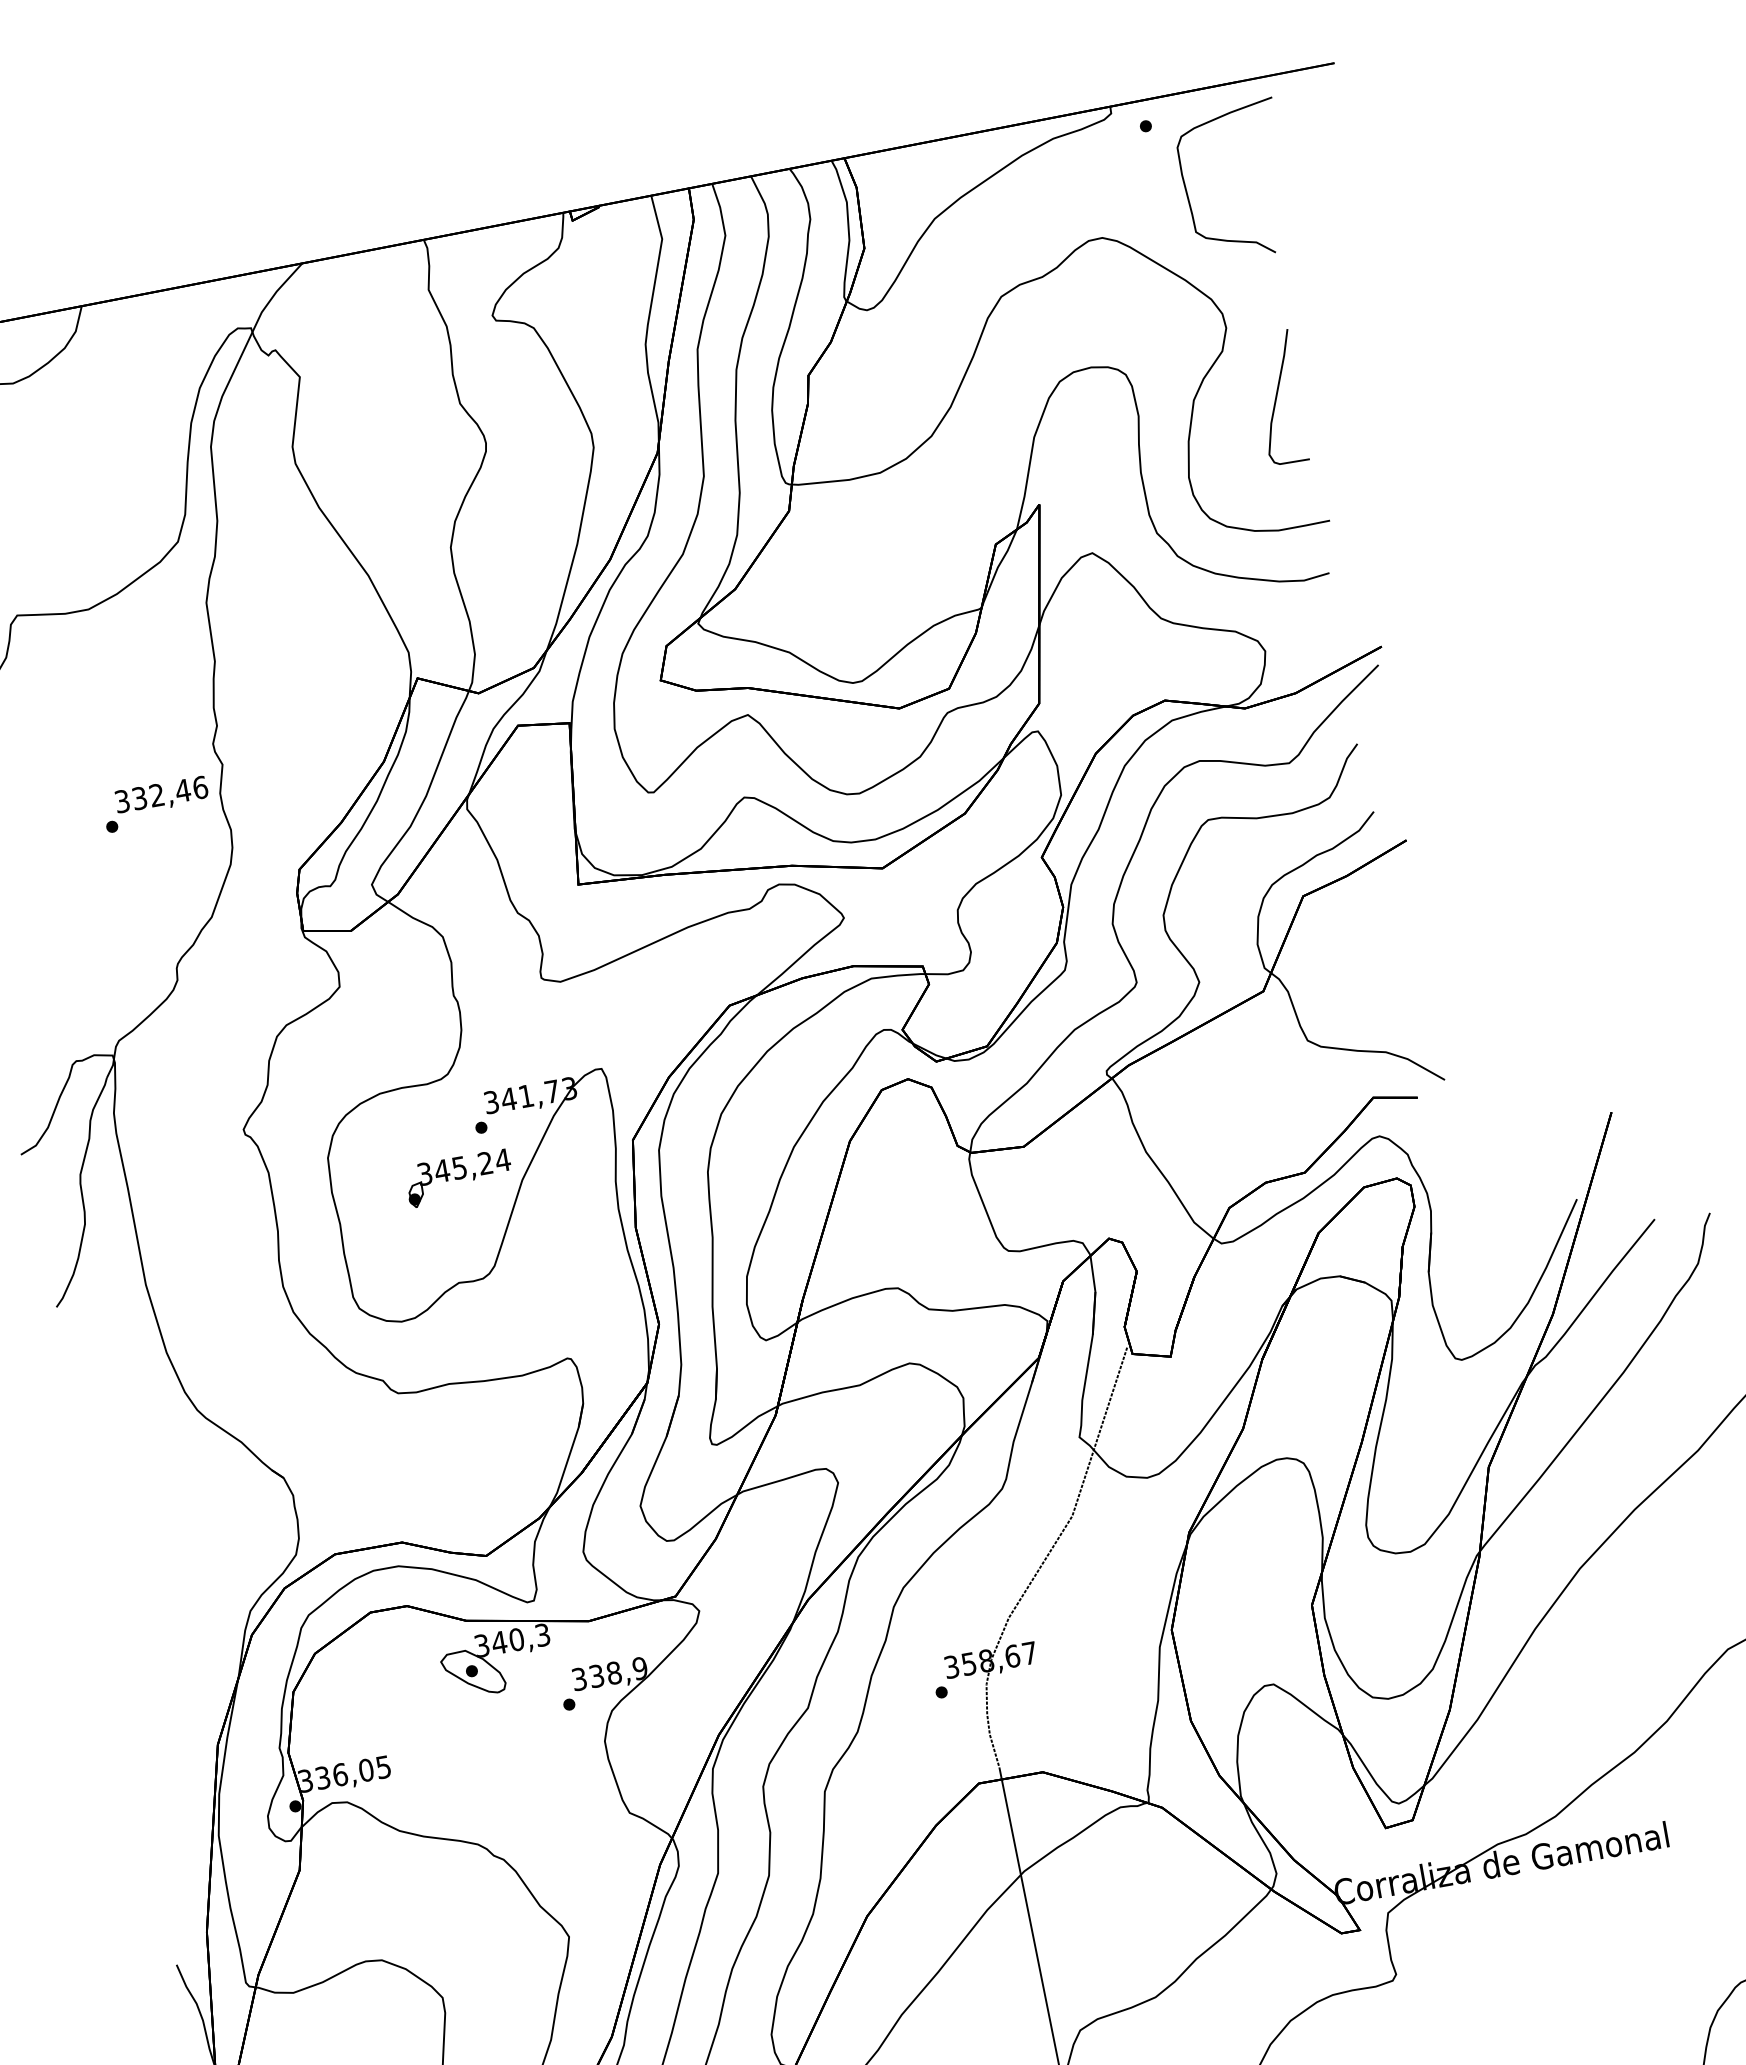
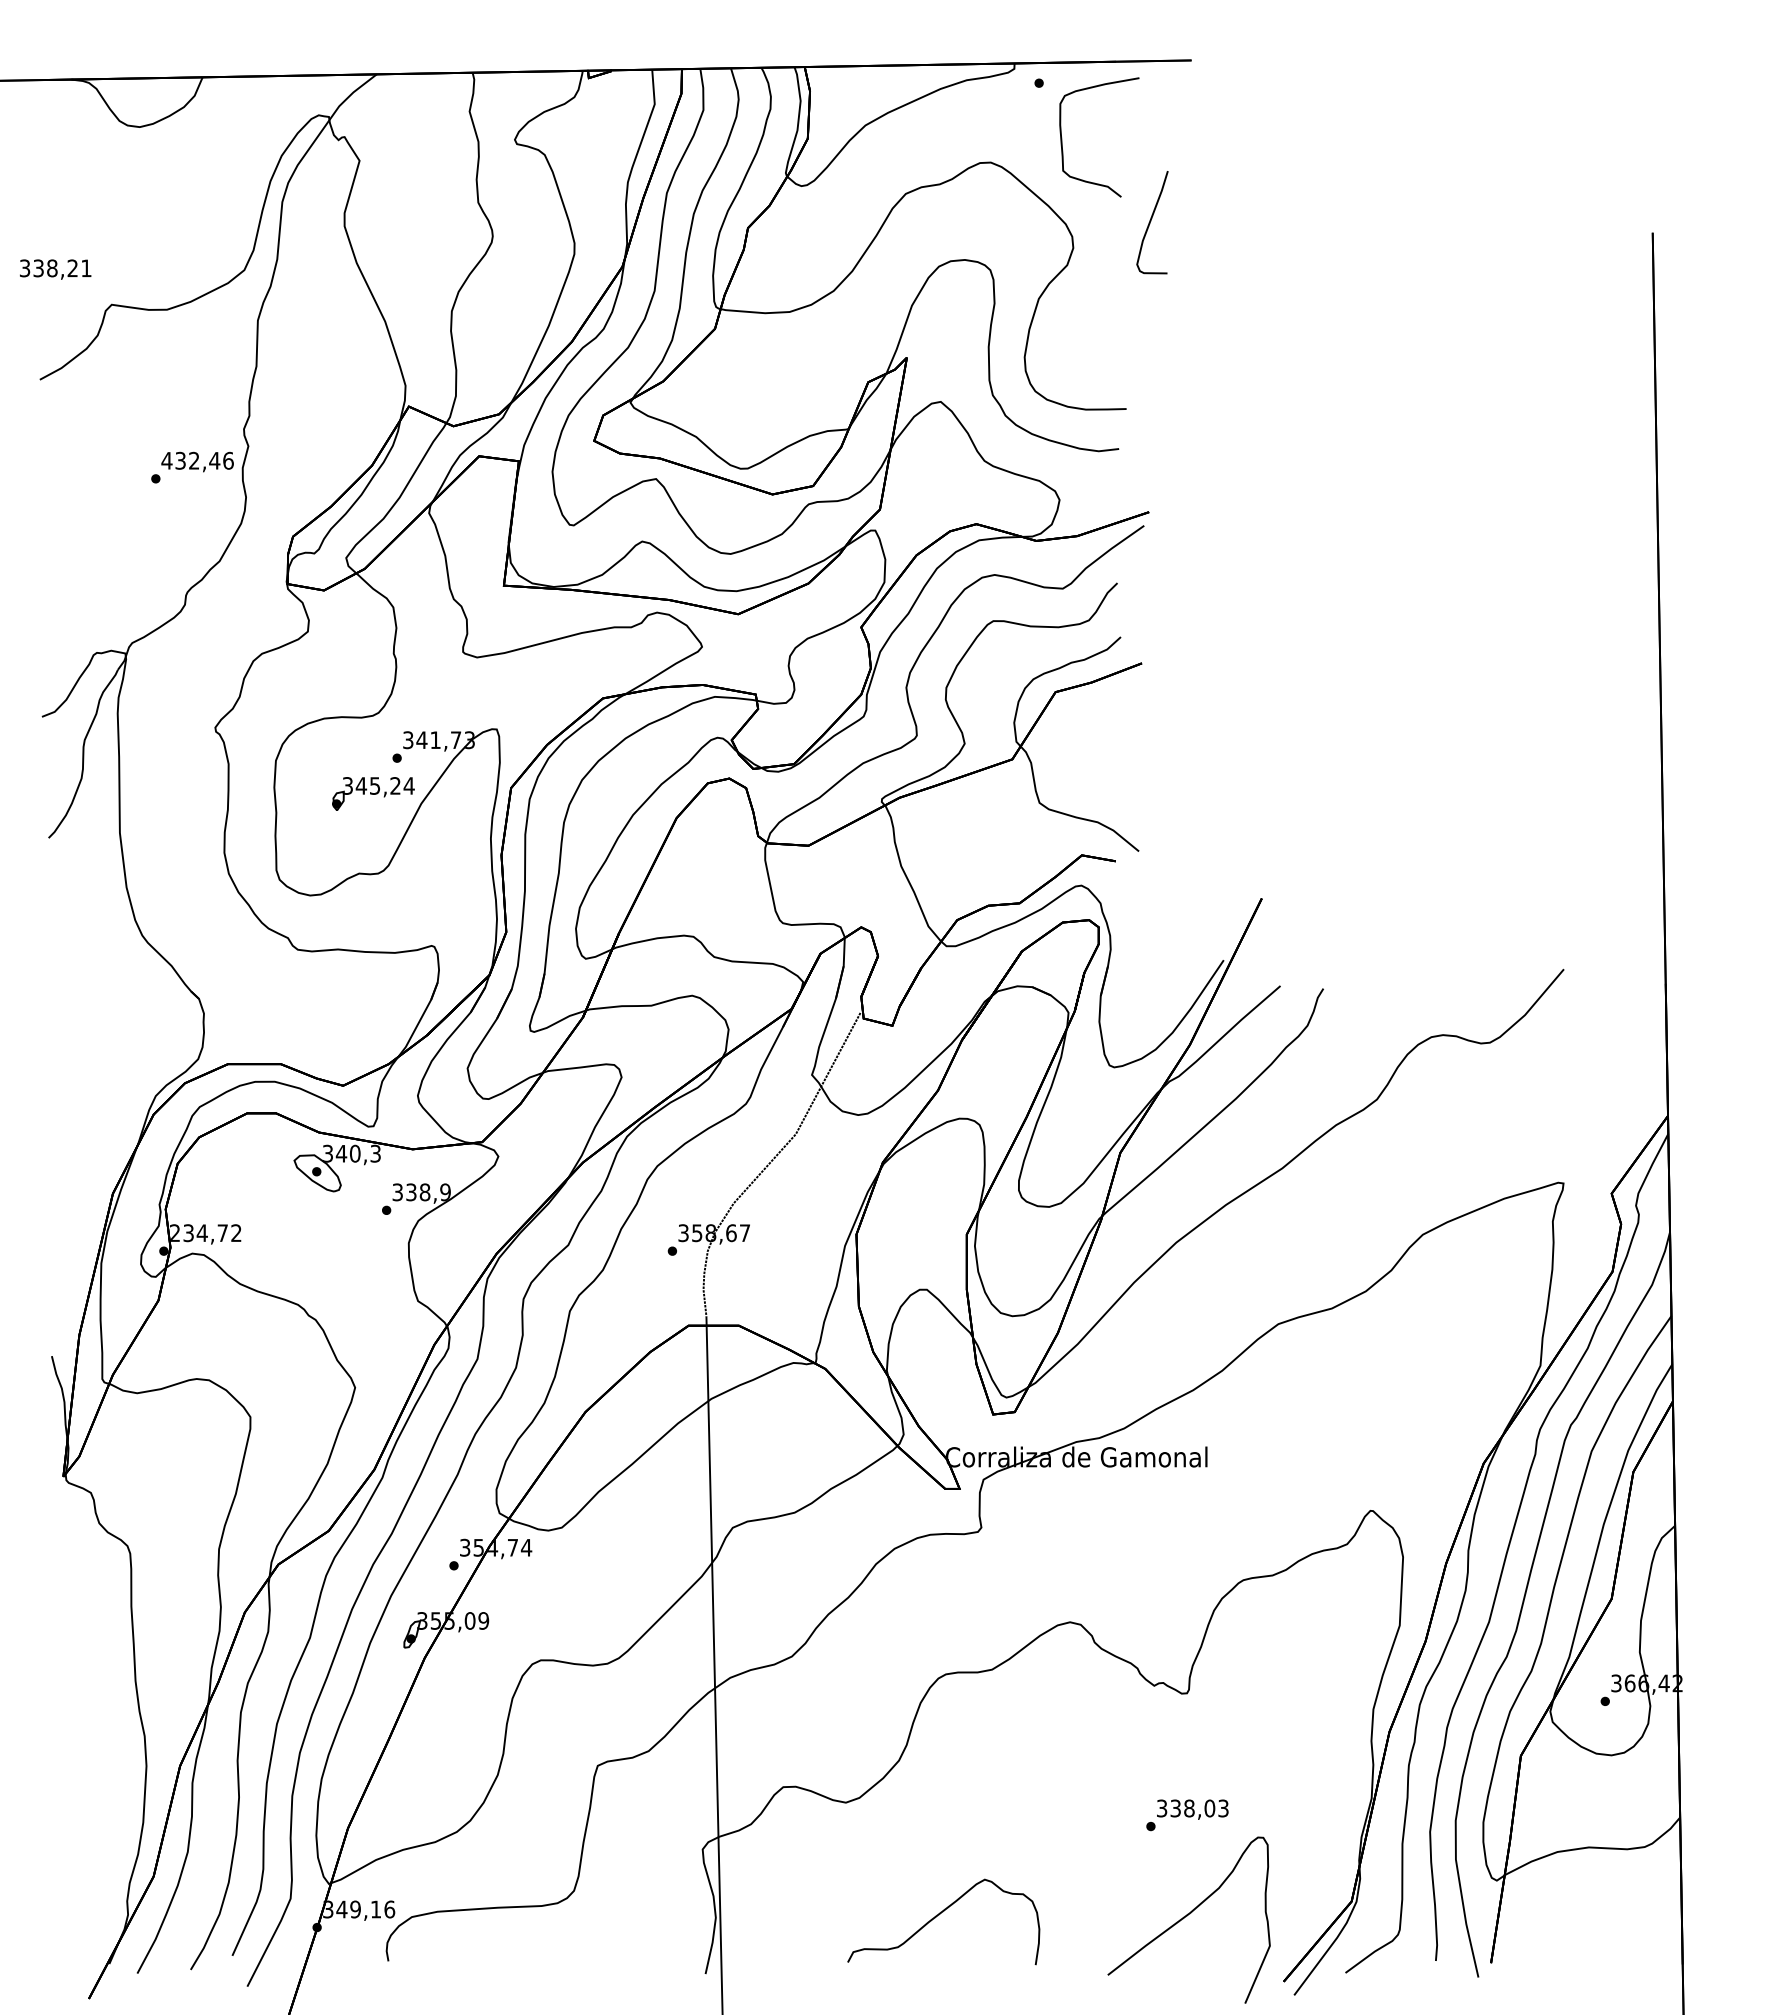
curve: (1277, 396) -> (1151, 221), moved
text: (121, 801) -> (166, 460), 332,46 -> 432,46
text: (344, 1774) -> (205, 1233), 336,05 -> 234,72

